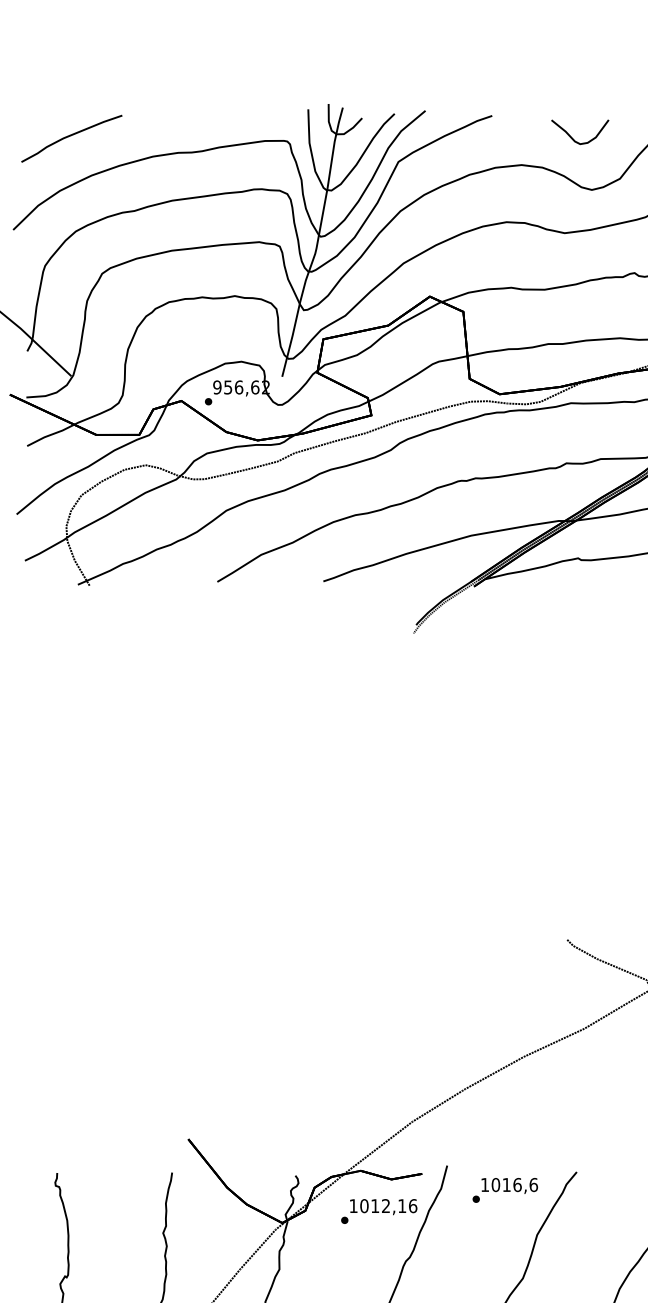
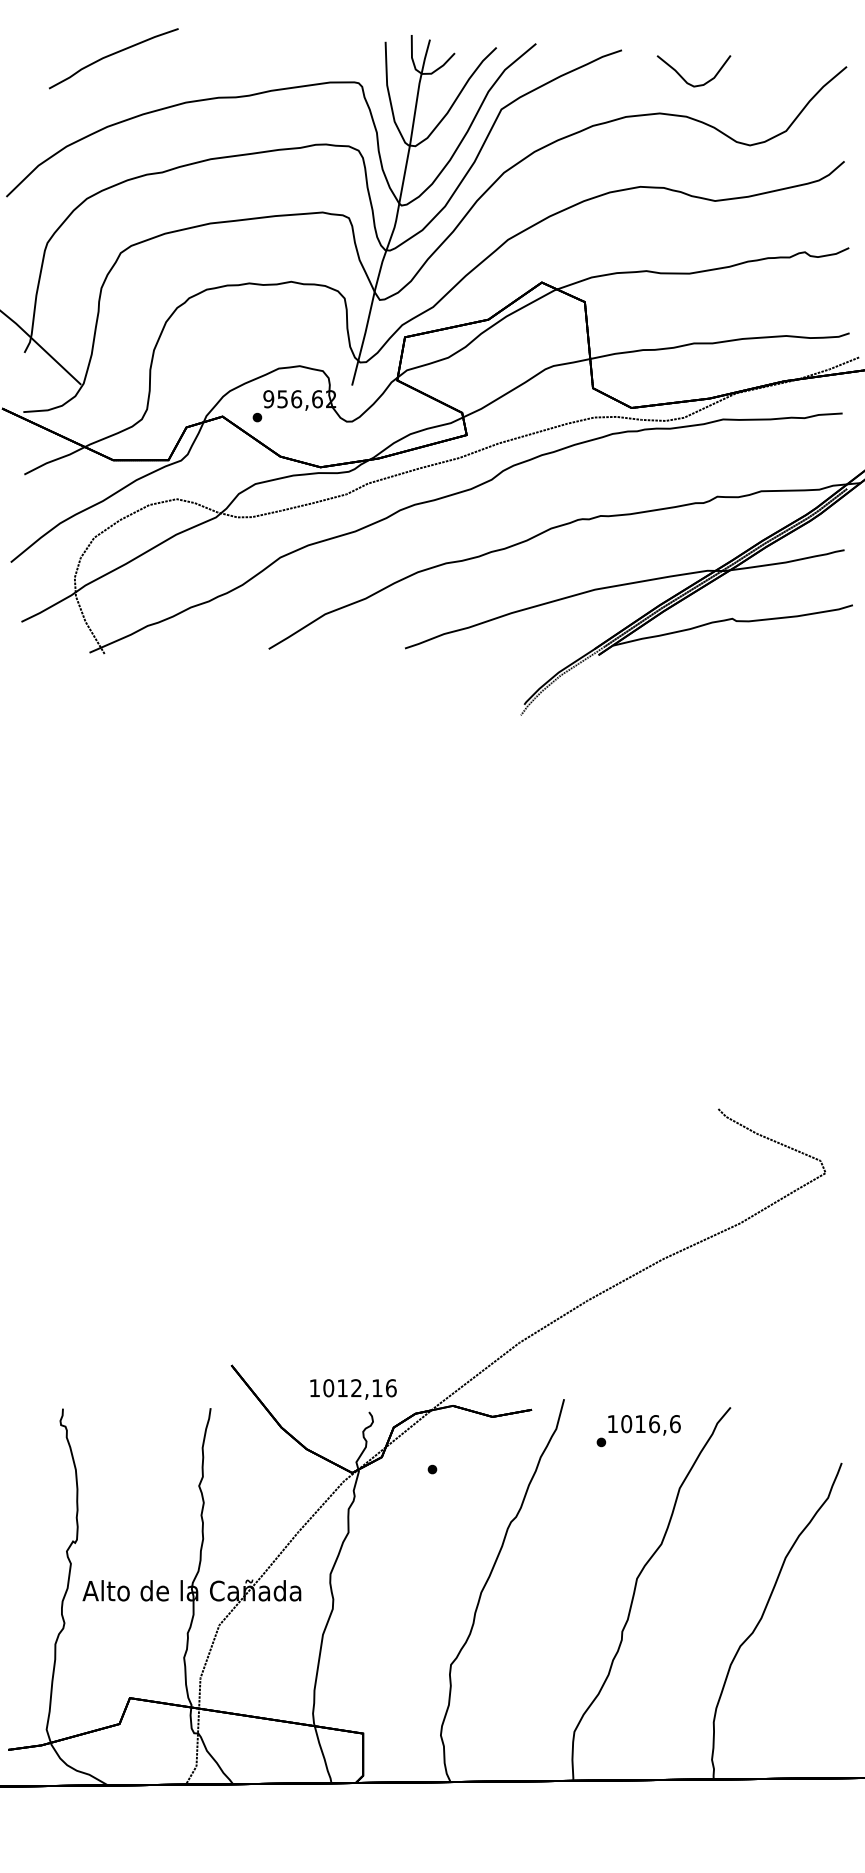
curve: (70, 136) -> (112, 55), moved
curve: (573, 138) -> (685, 79), moved
text: (383, 1207) -> (353, 1389), moved

